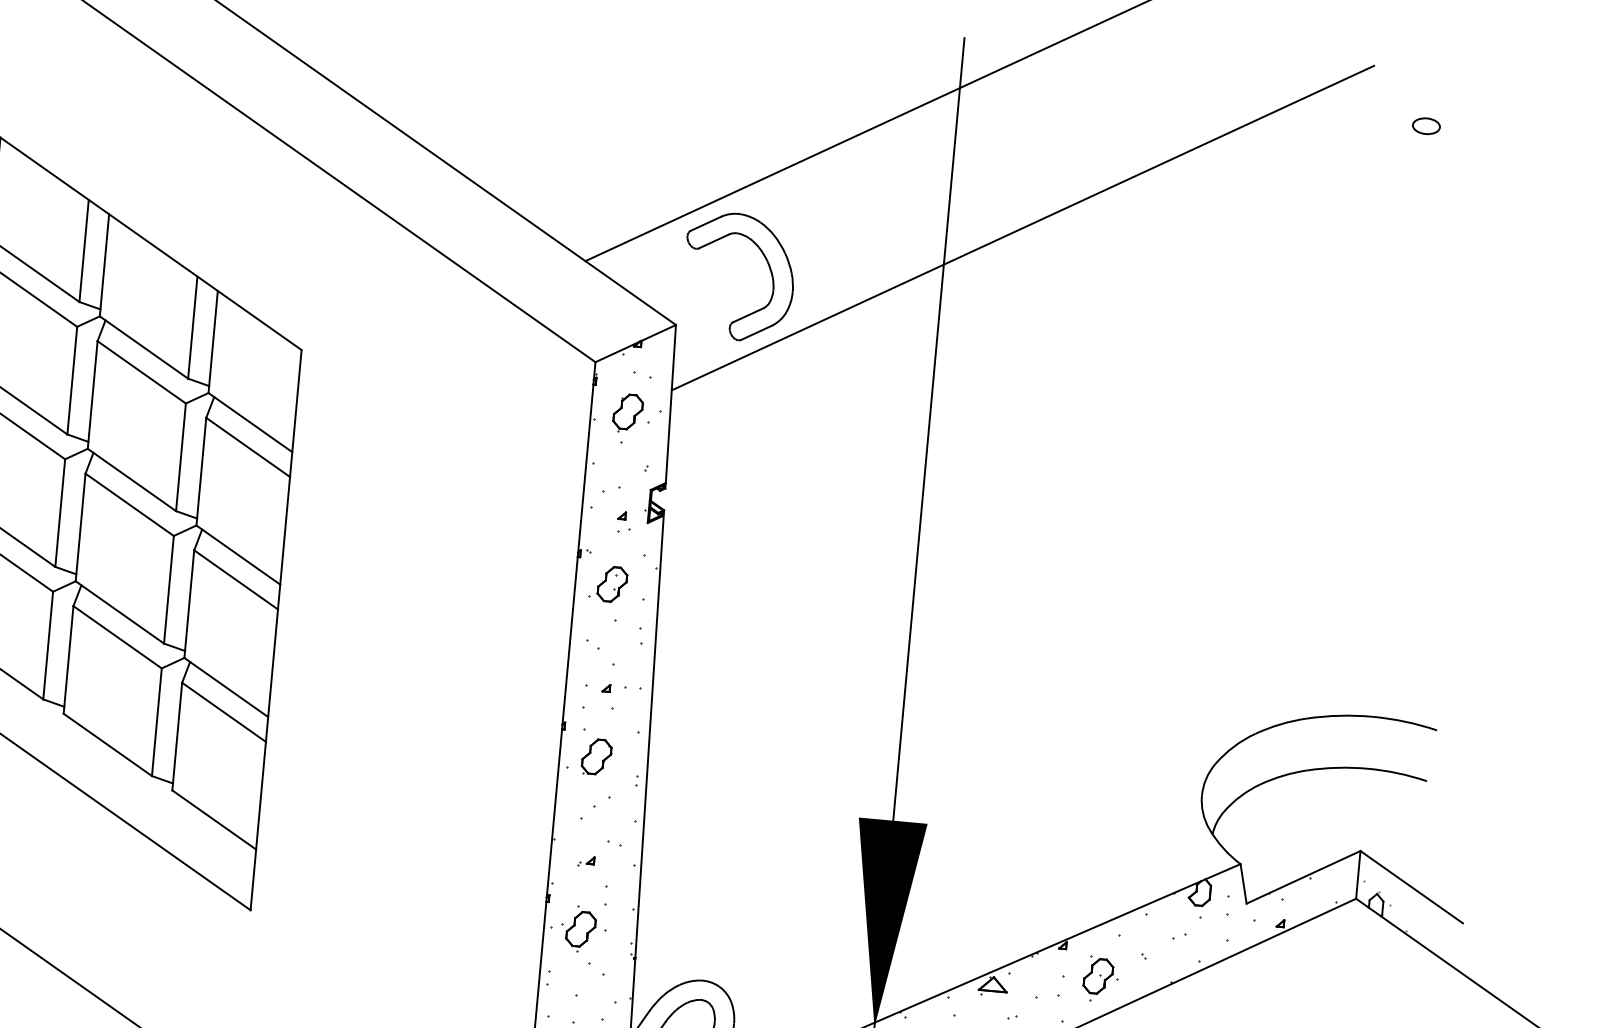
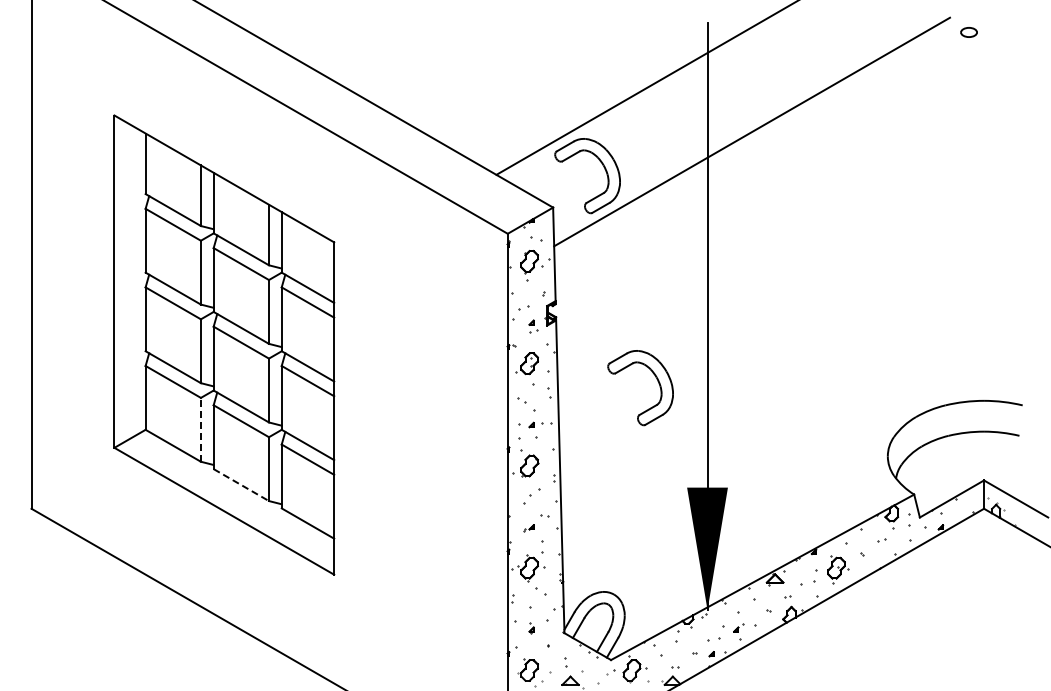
part: (1425, 126) -> (968, 32), moved
part: (823, 630) -> (656, 379), added
line: (47, 644) -> (200, 429), solid -> dashed
line: (108, 745) -> (241, 485), solid -> dashed

